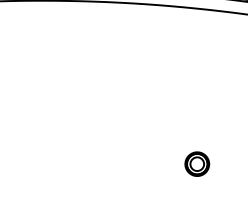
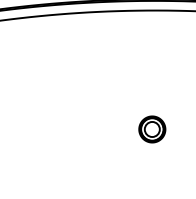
part: (197, 164) -> (152, 129), size x1.43

